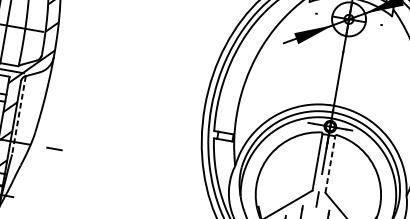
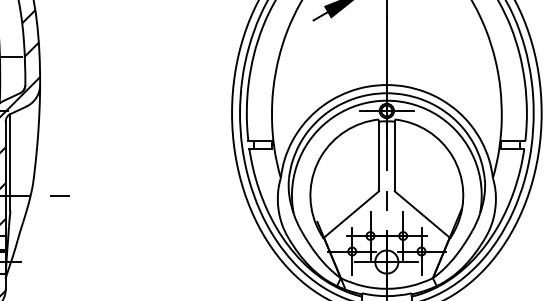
line: (18, 116) -> (10, 163), dashed -> solid
line: (330, 164) -> (394, 156), dashed -> solid

